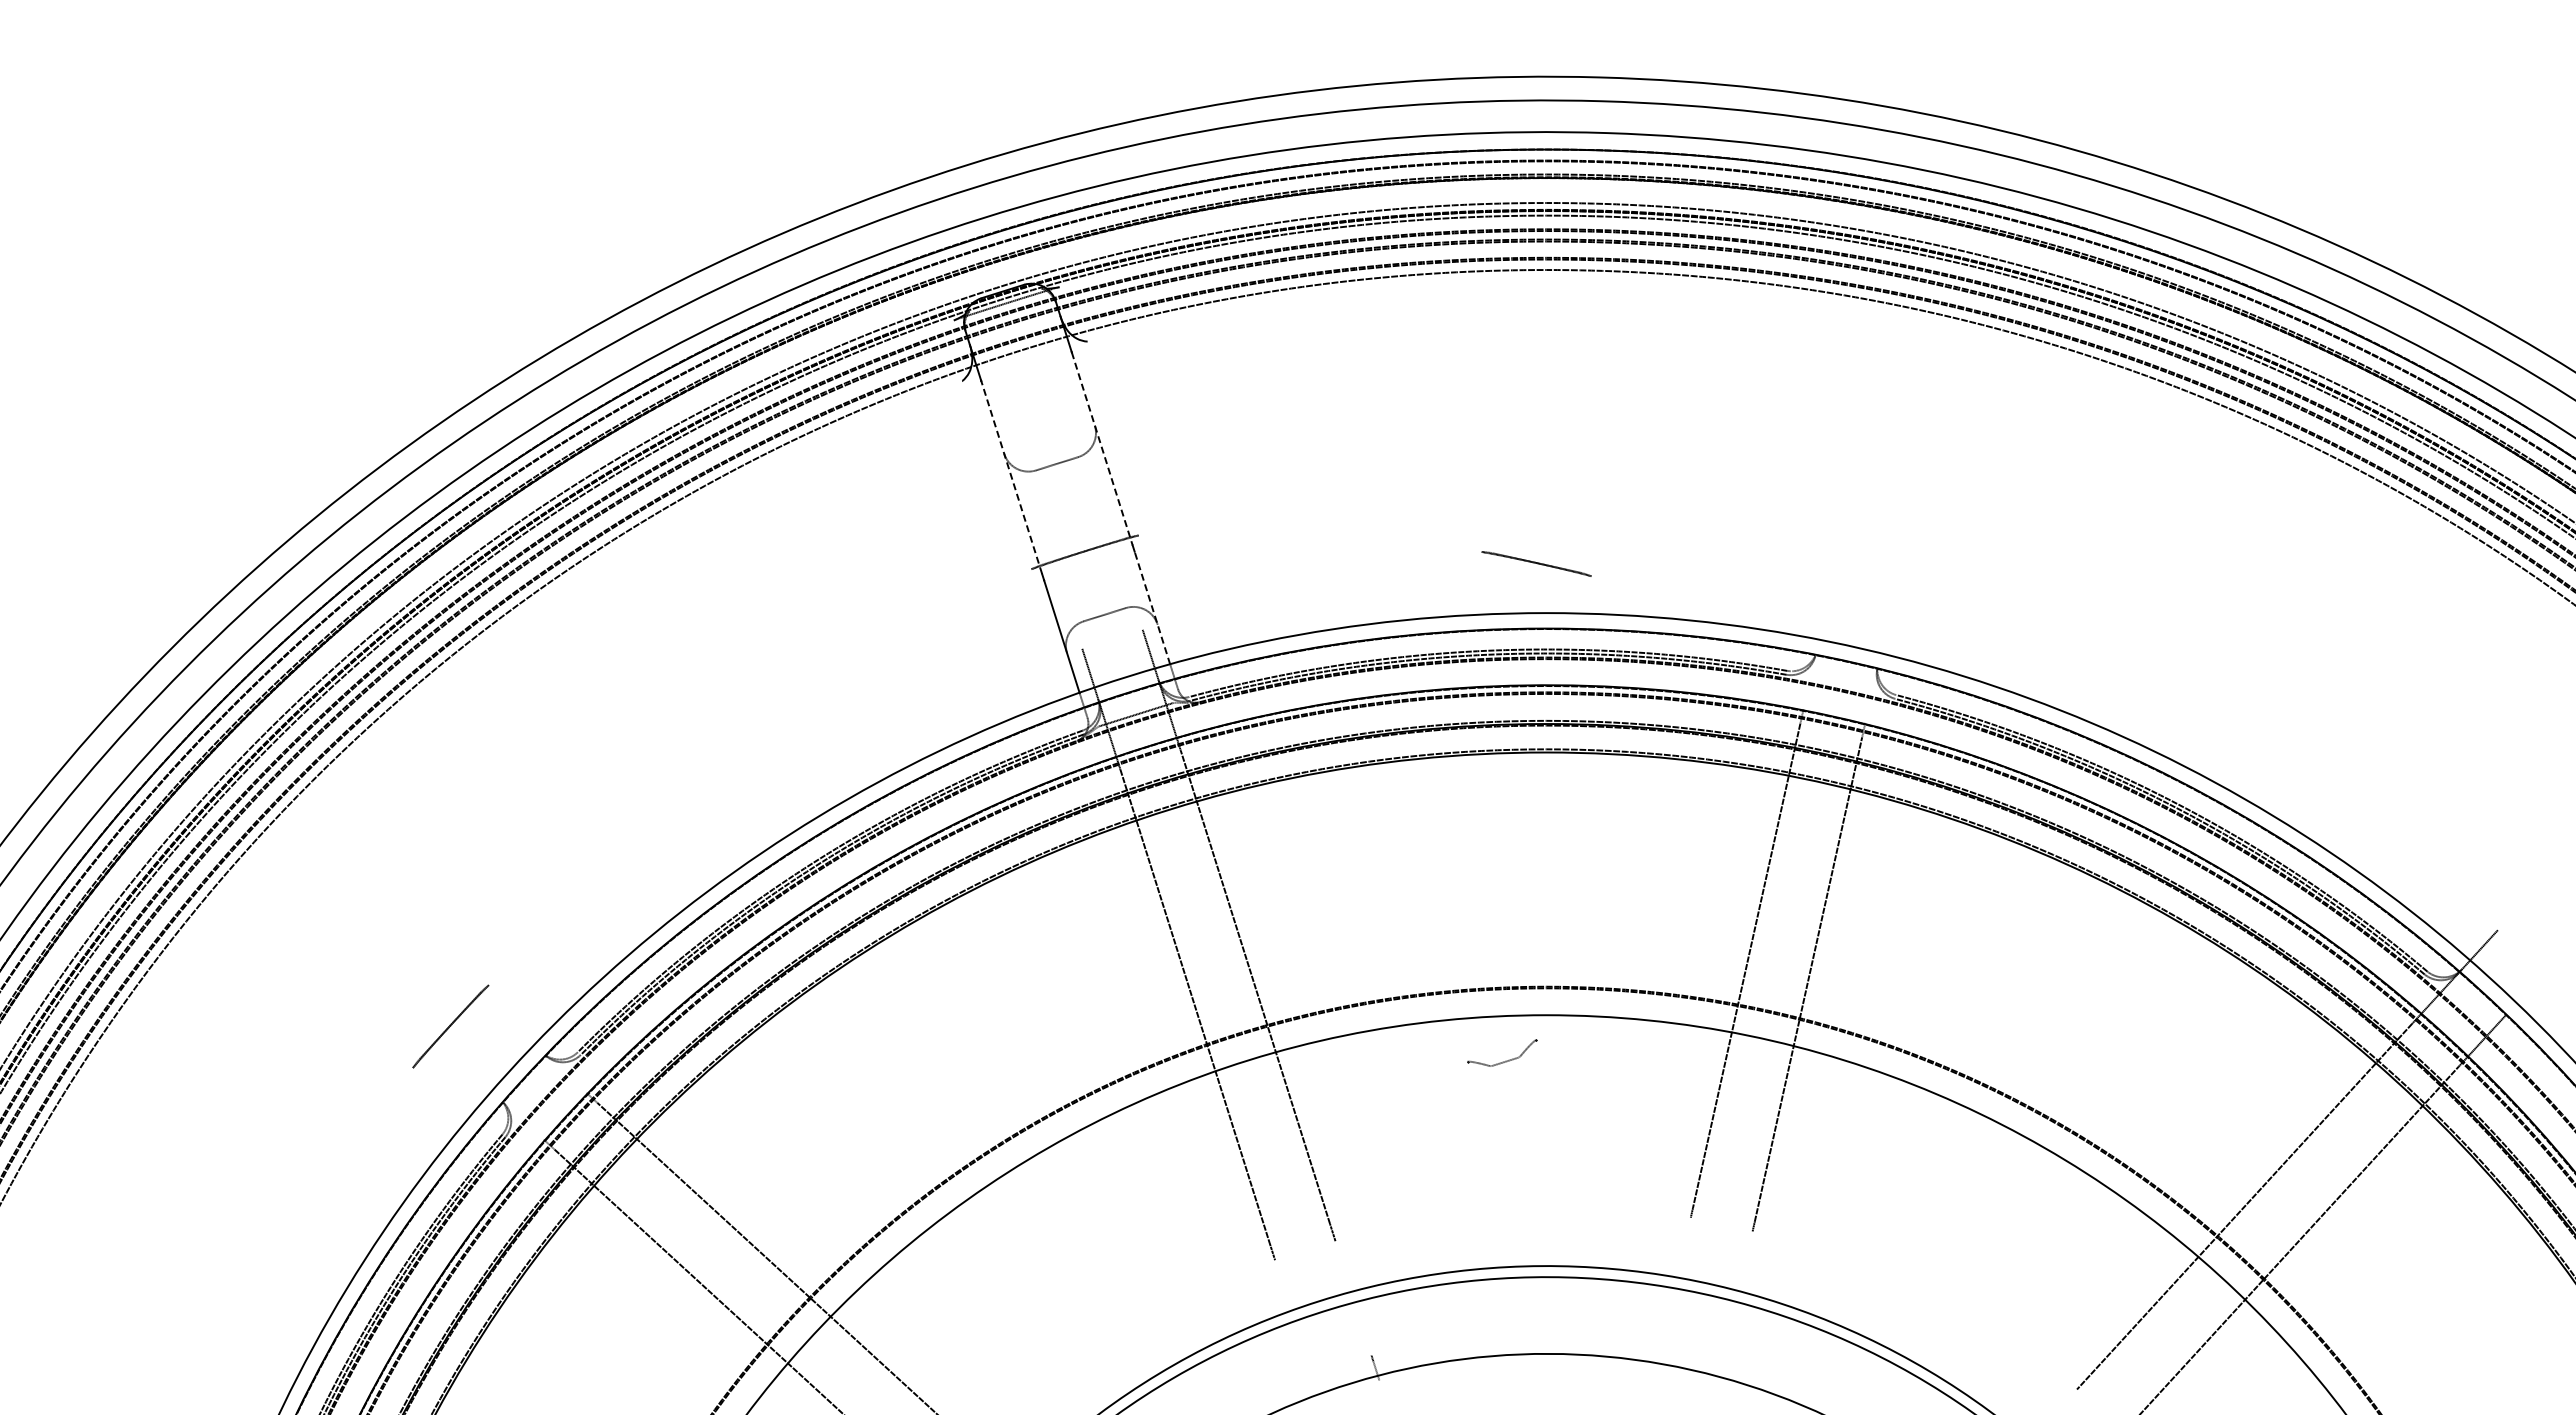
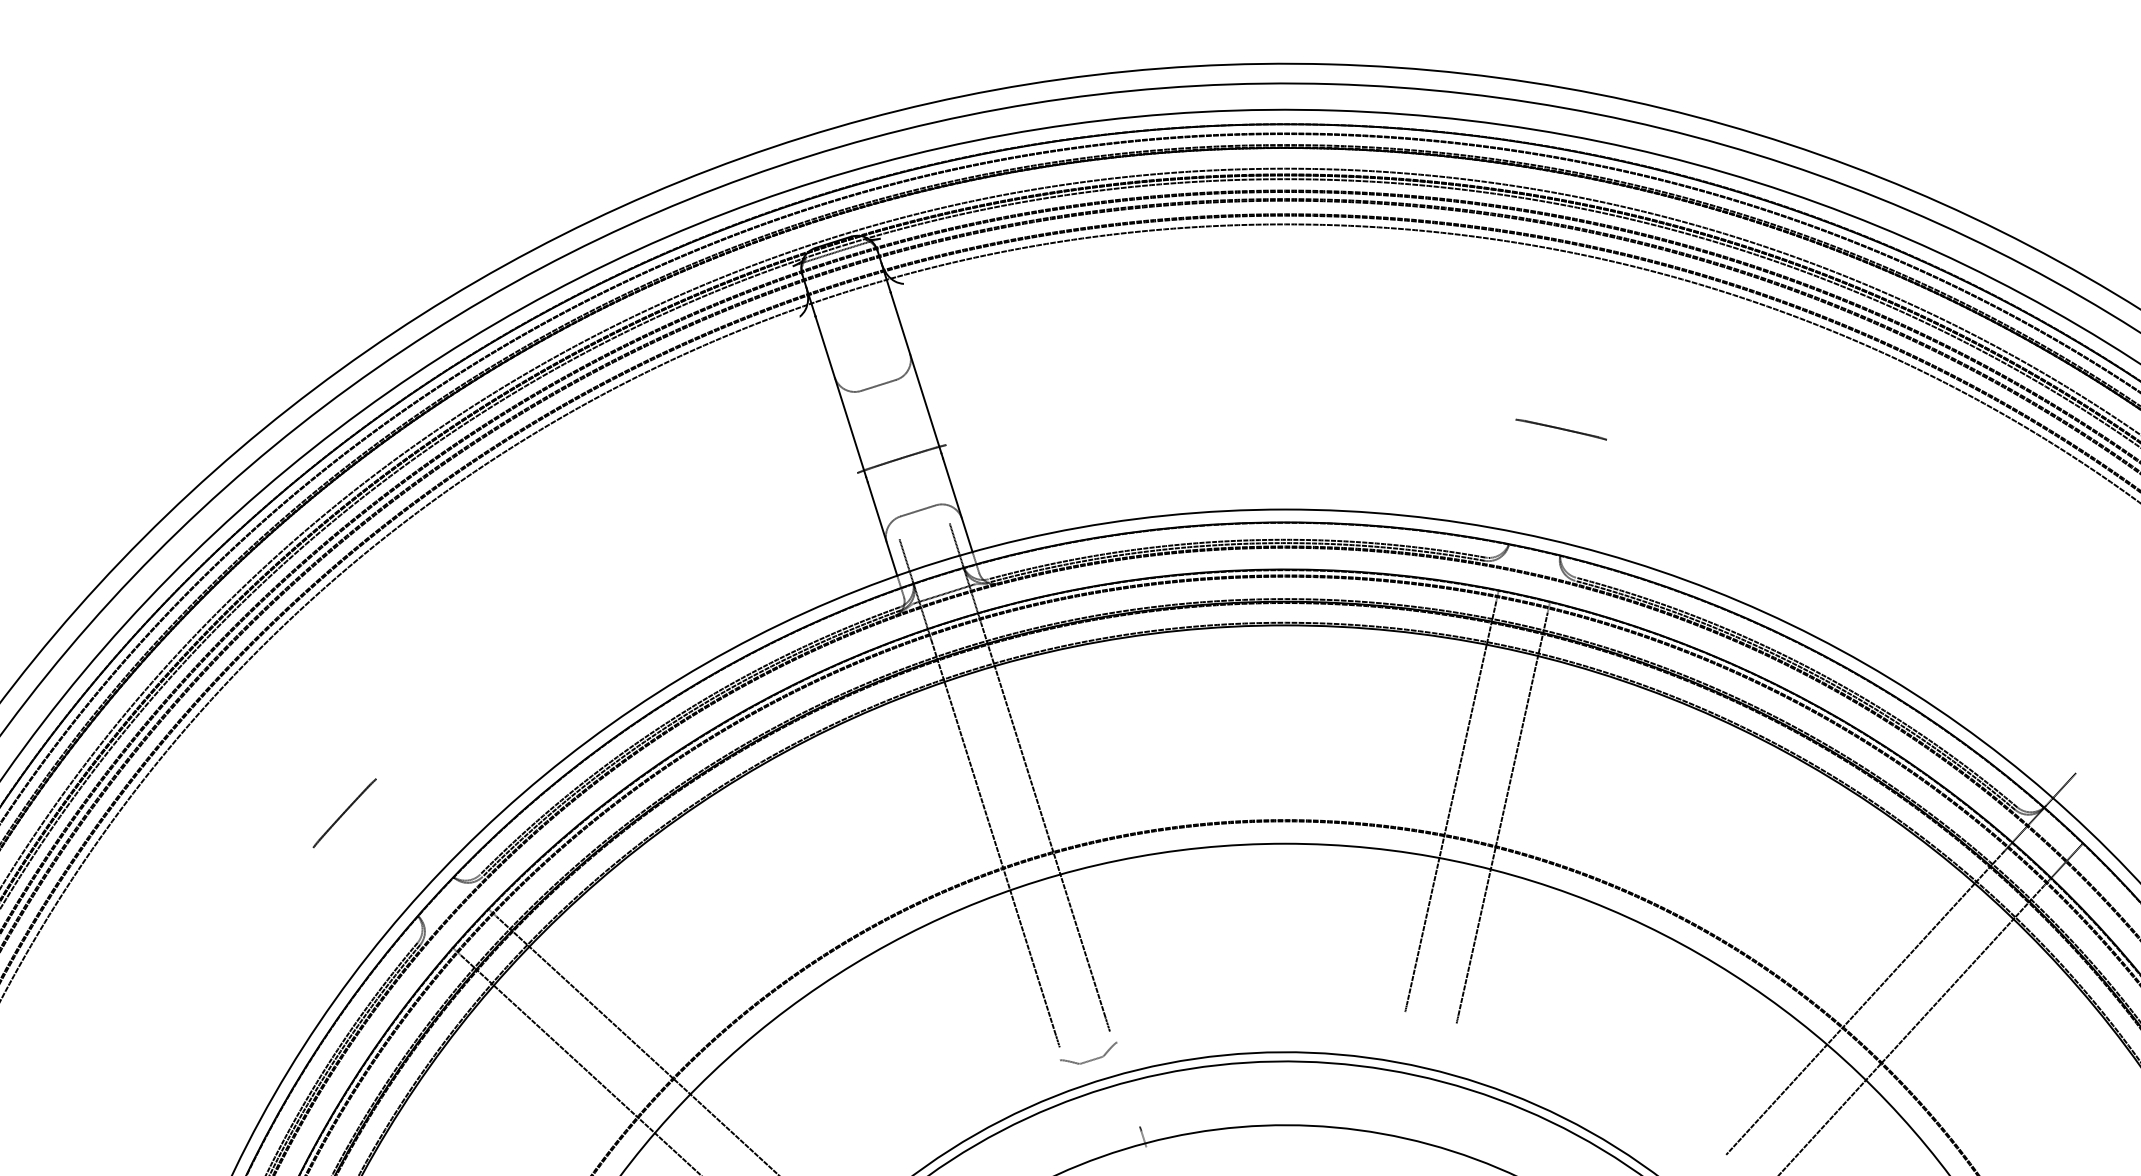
line: (1102, 449) -> (916, 373), dashed -> solid
line: (1011, 477) -> (840, 396), dashed -> solid
line: (1536, 563) -> (1561, 429), moved
line: (1152, 607) -> (957, 504), dashed -> solid
line: (450, 1026) -> (344, 813), moved
part: (1505, 1060) -> (1091, 1059), moved

